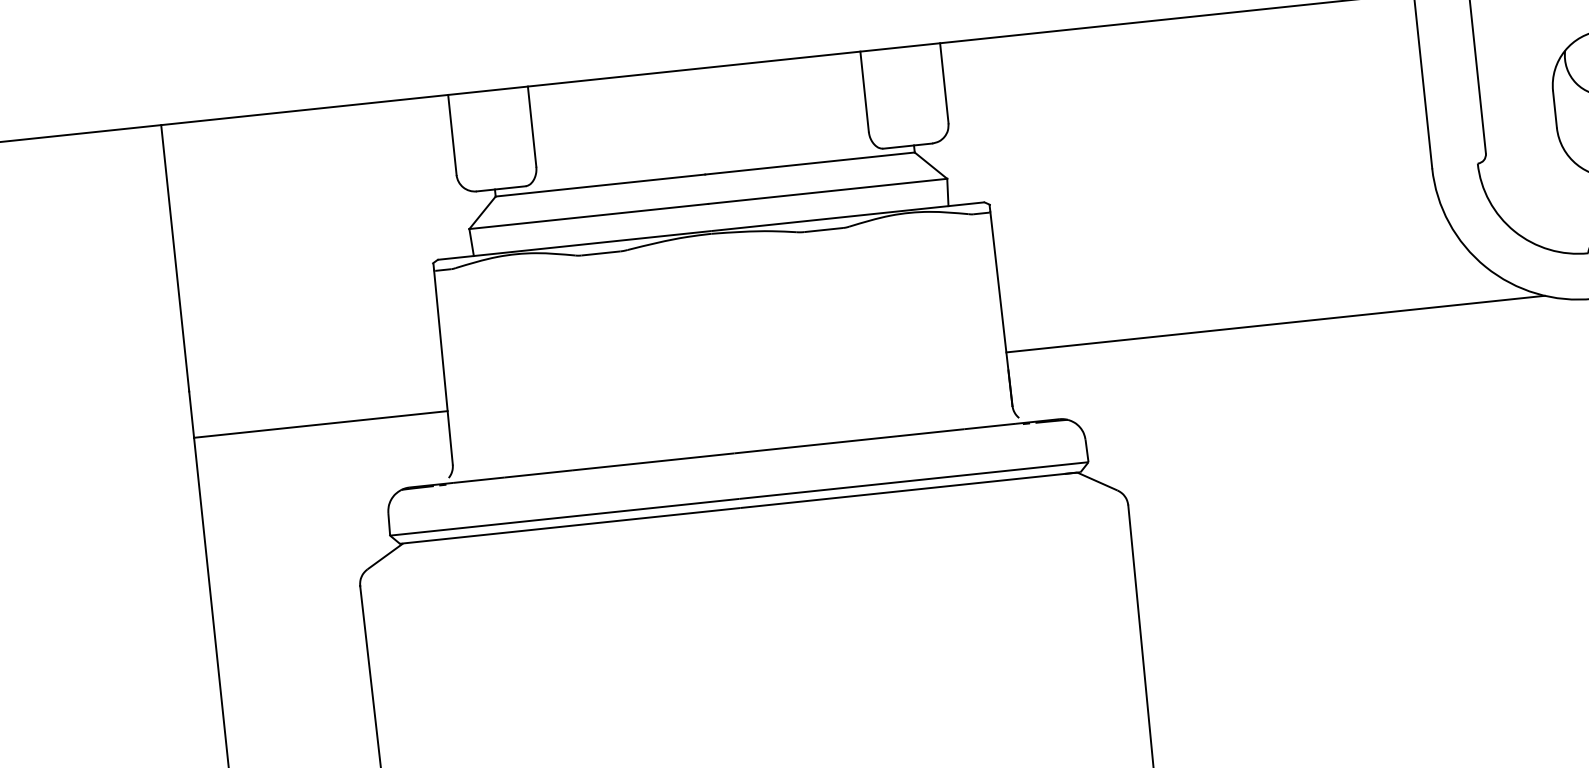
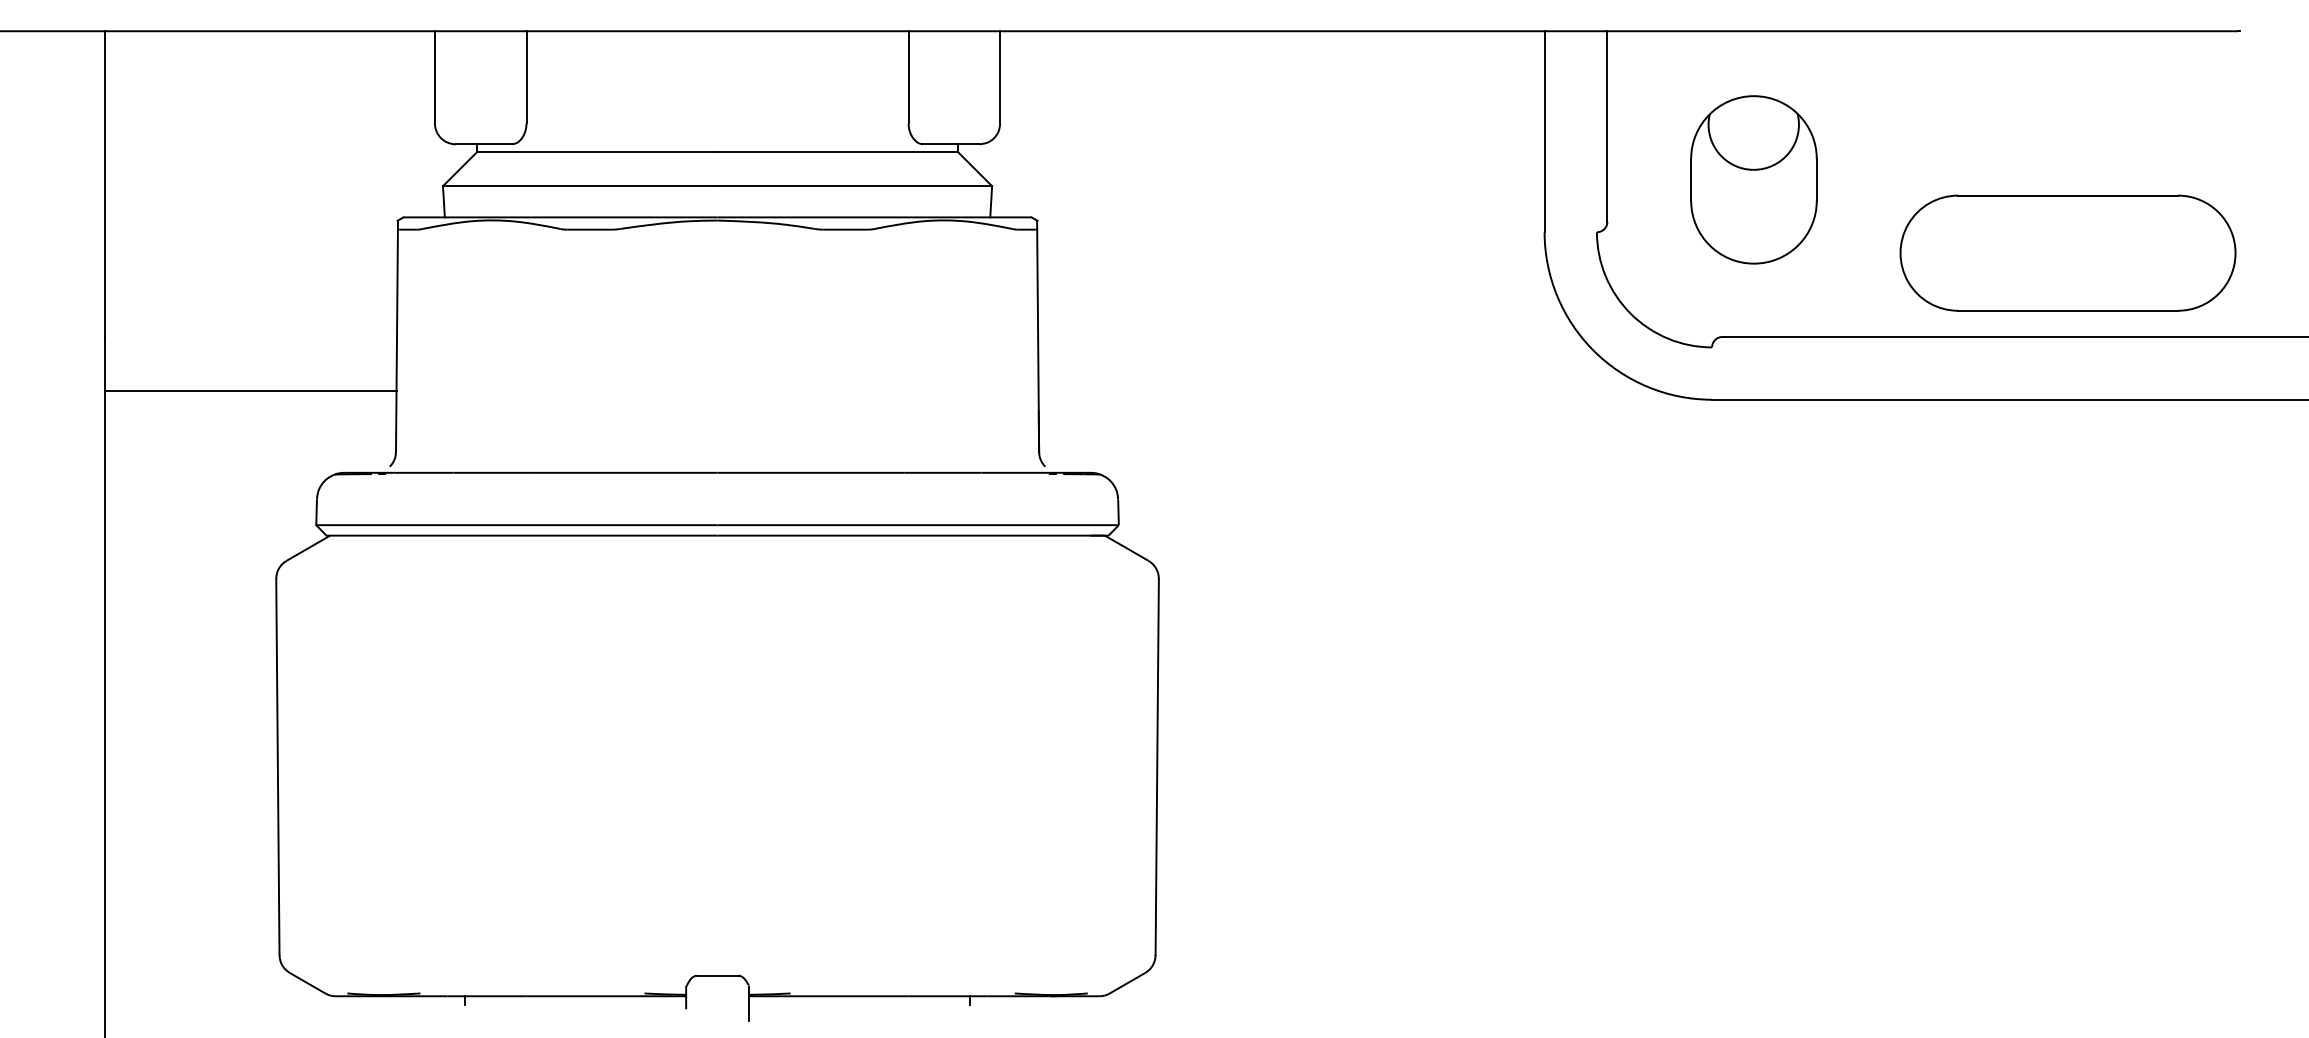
line: (1275, 324) -> (1347, 390), removed

